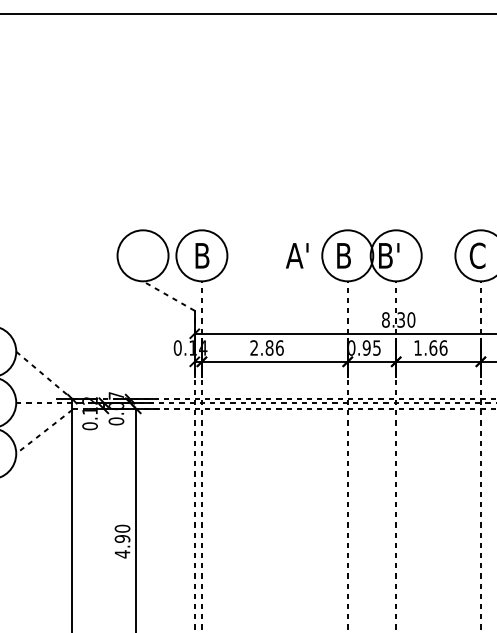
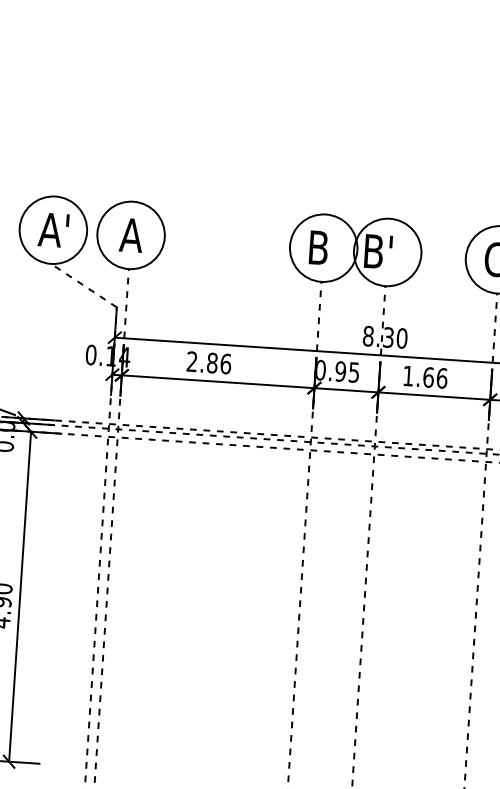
text: (201, 255) -> (130, 234), B -> A
text: (297, 255) -> (54, 229), moved

